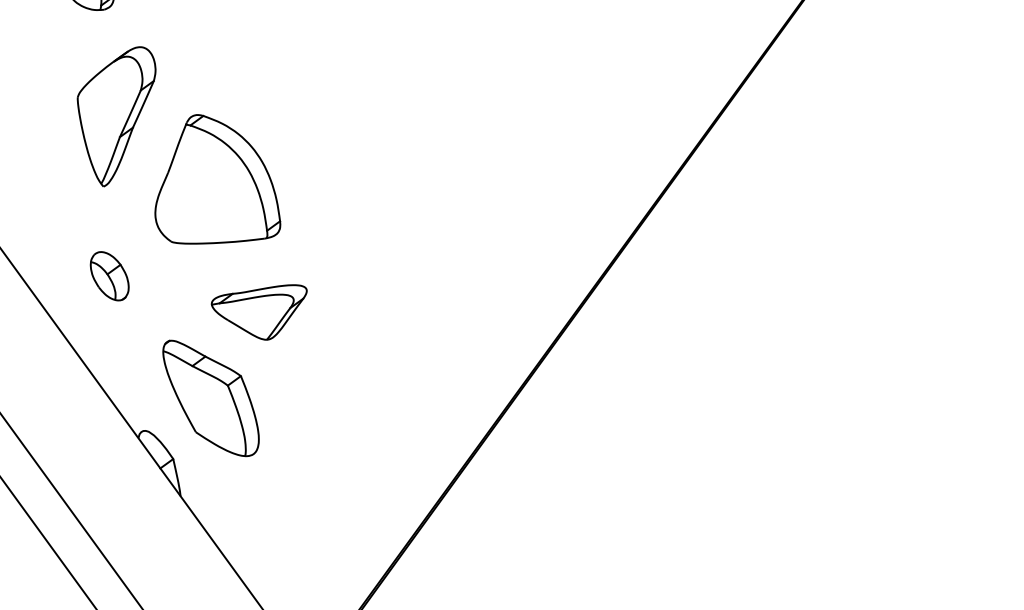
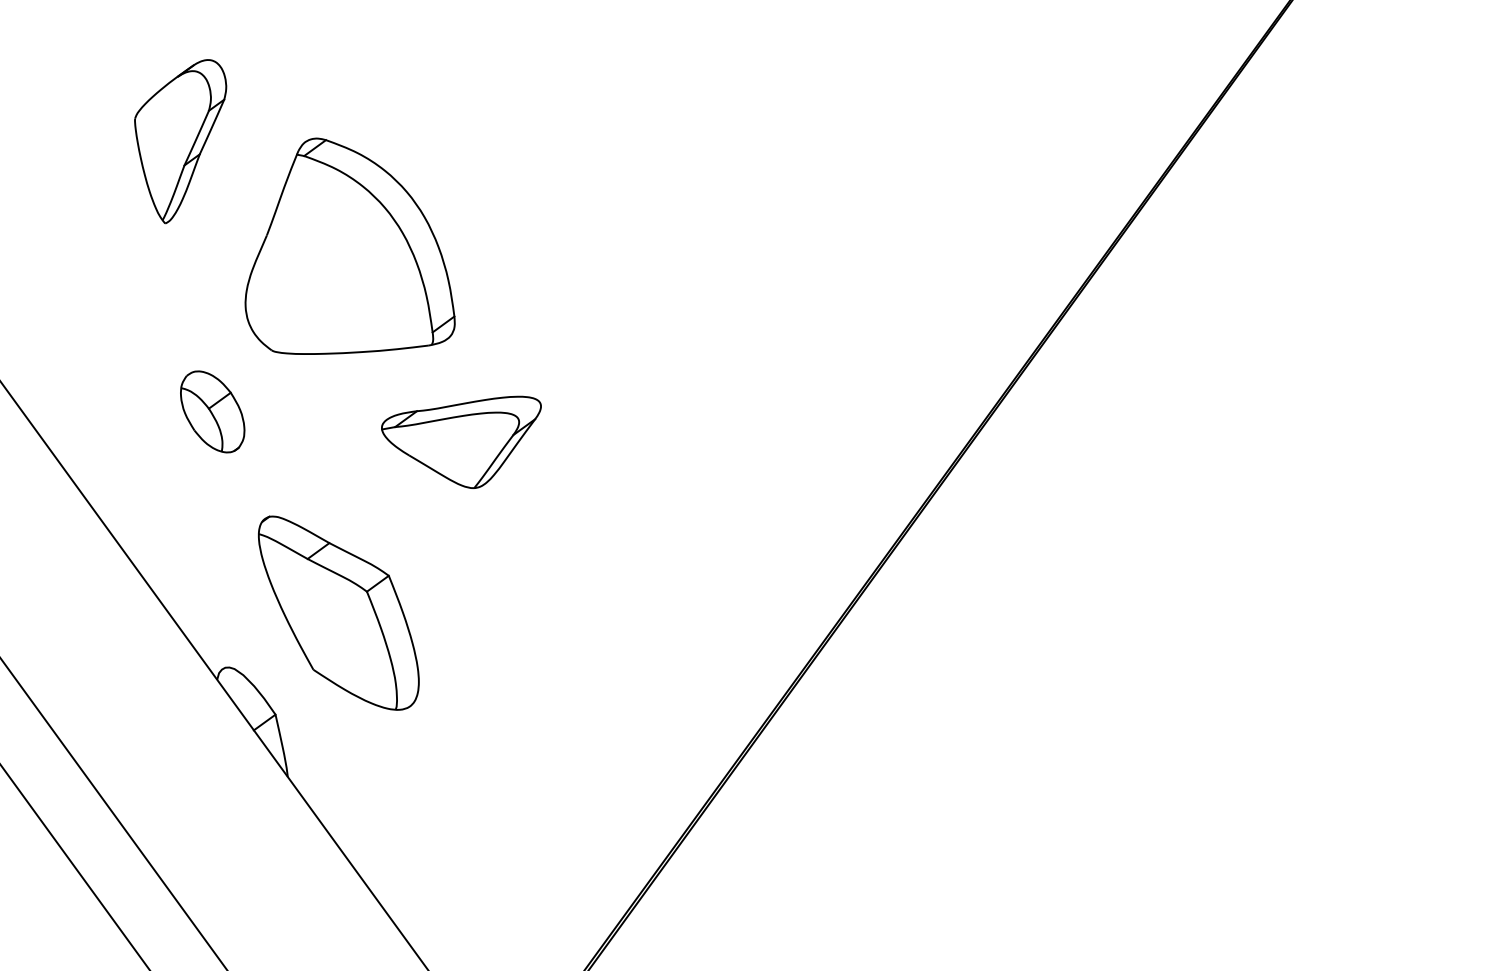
part: (116, 116) -> (180, 141), size x0.7
part: (109, 276) -> (212, 412), moved
part: (258, 312) -> (460, 442), moved

